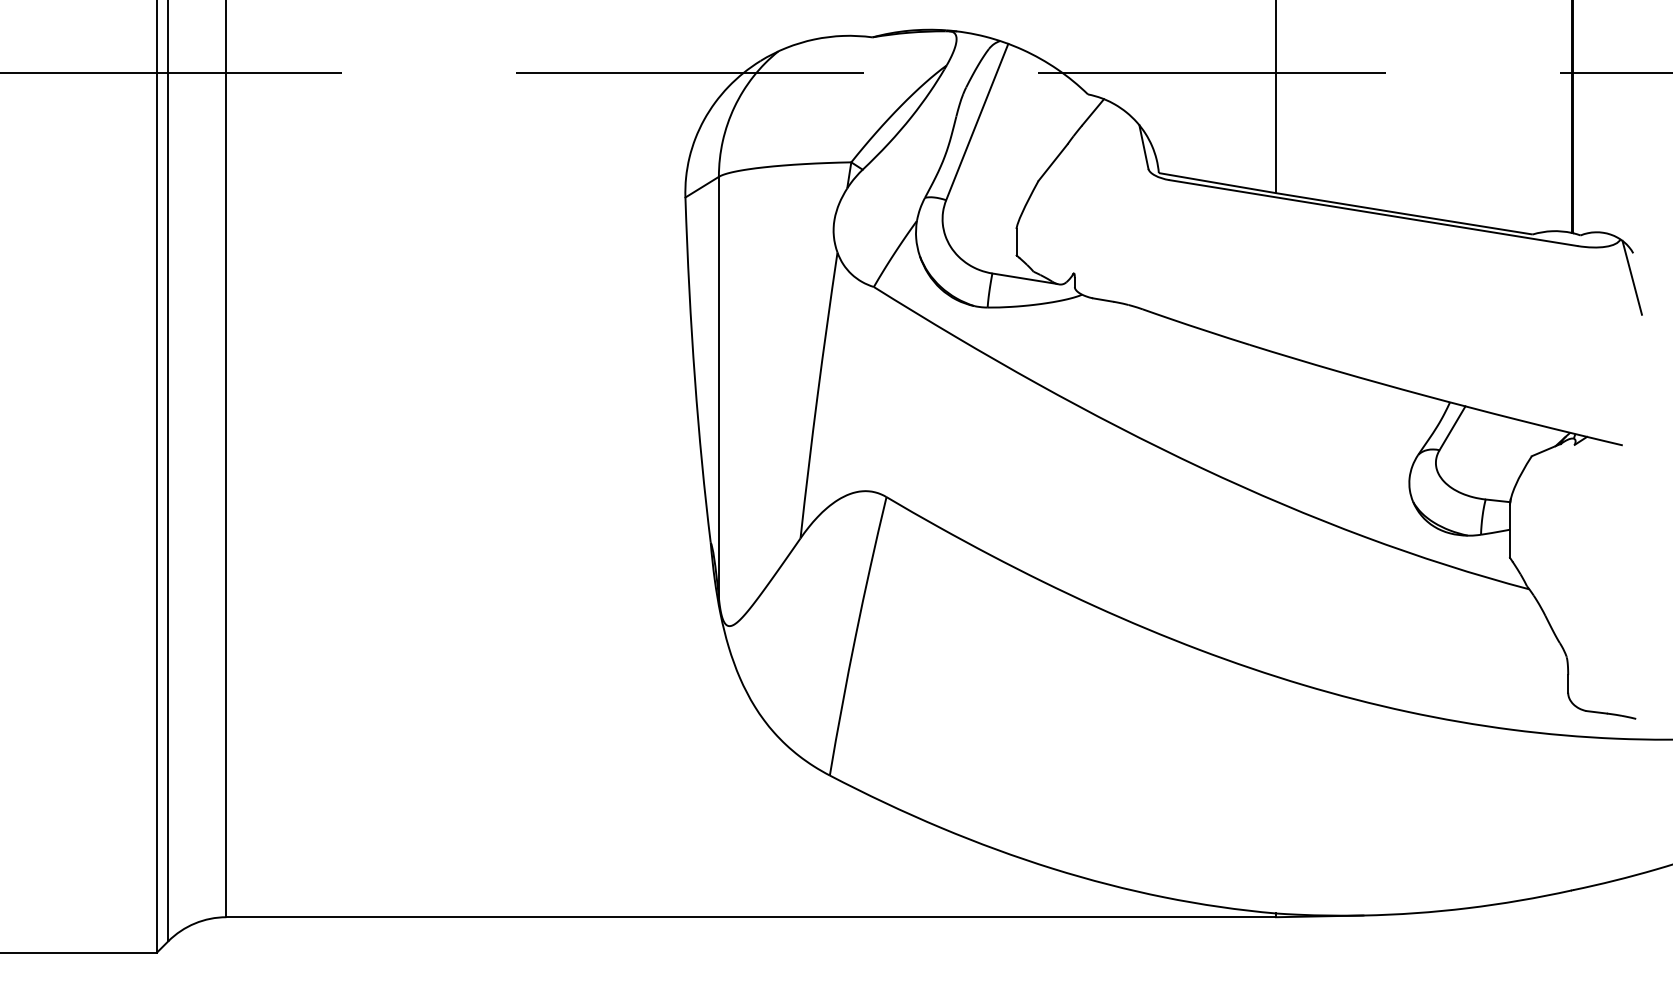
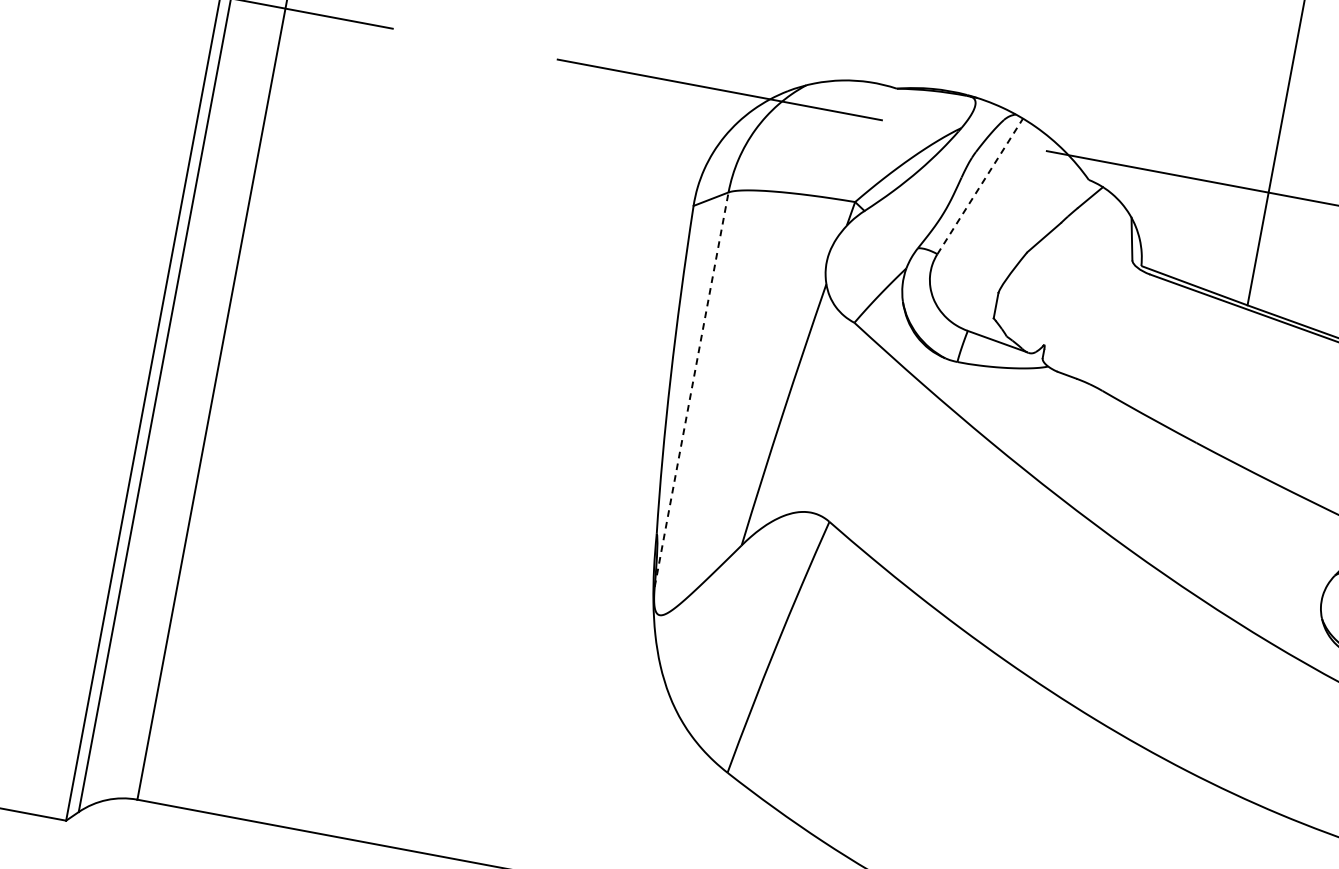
line: (977, 121) -> (980, 185), solid -> dashed
line: (718, 387) -> (691, 389), solid -> dashed

